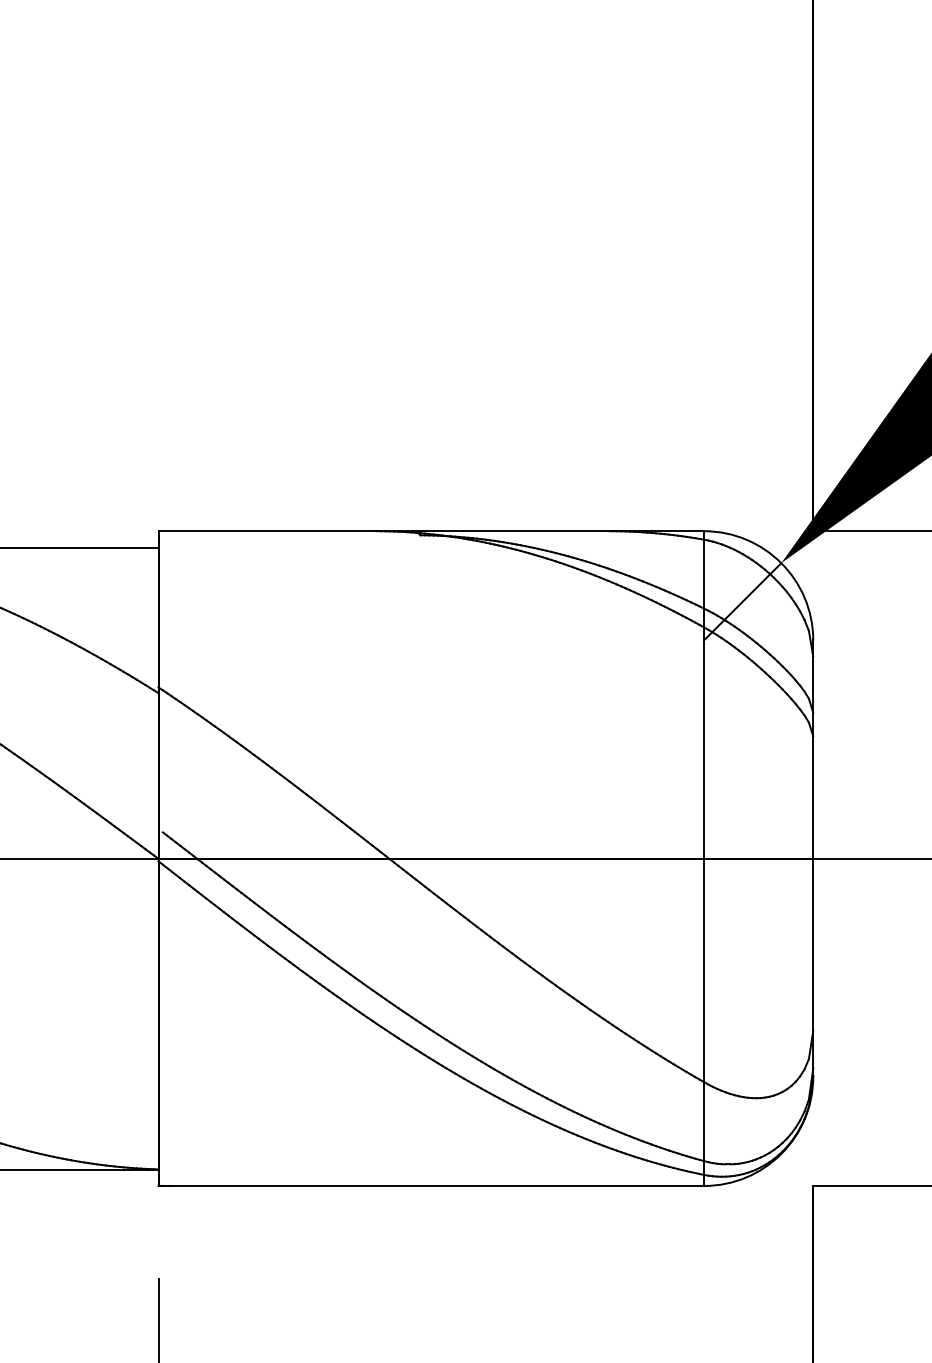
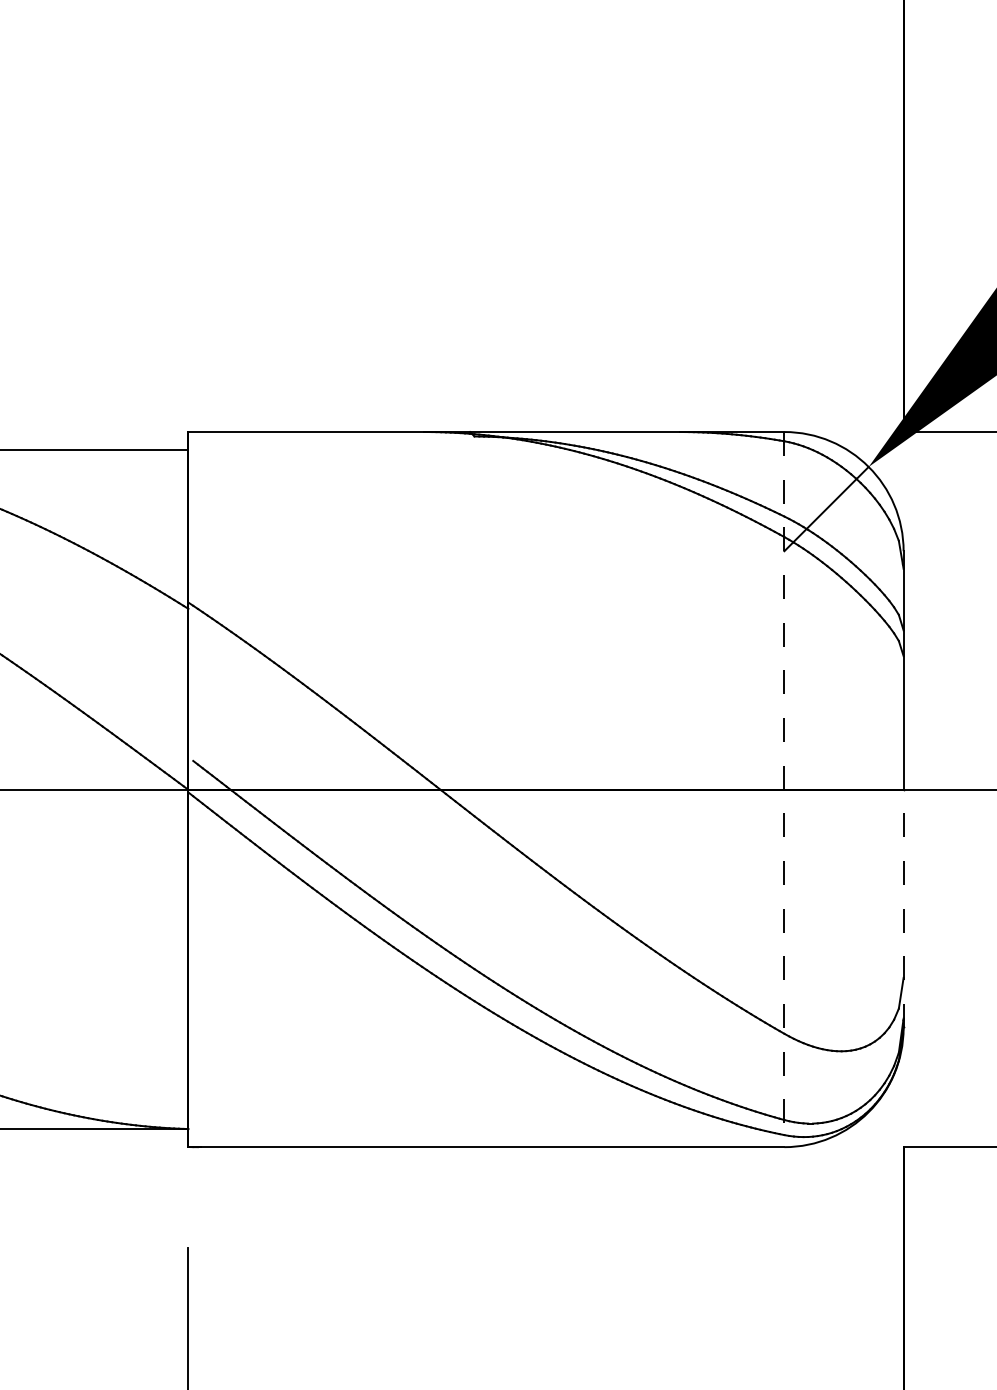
line: (704, 859) -> (784, 790), solid -> dashed
line: (813, 967) -> (903, 908), solid -> dashed

